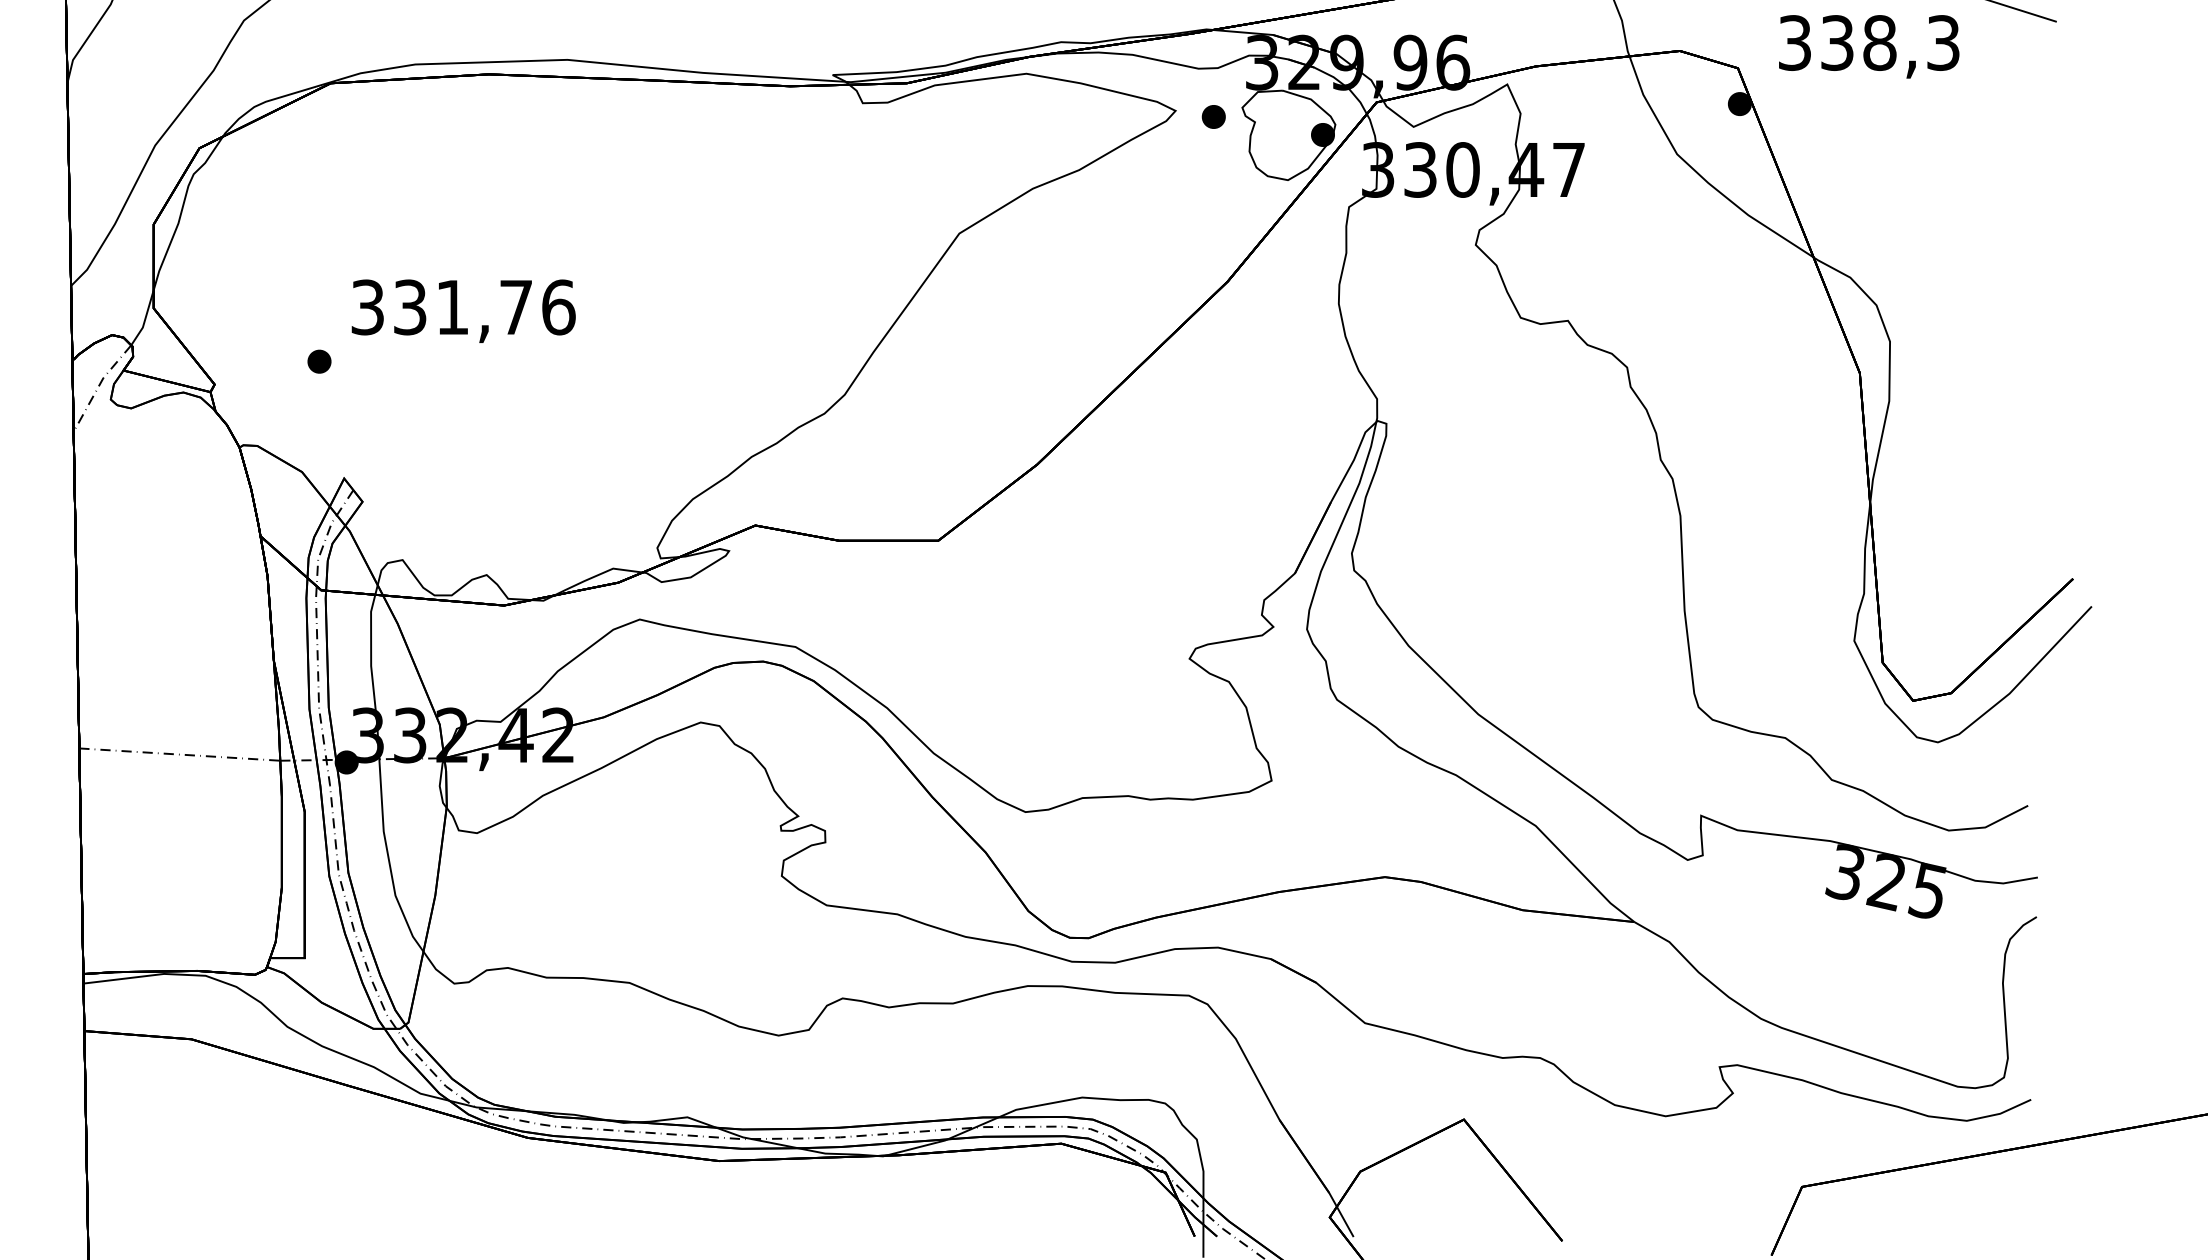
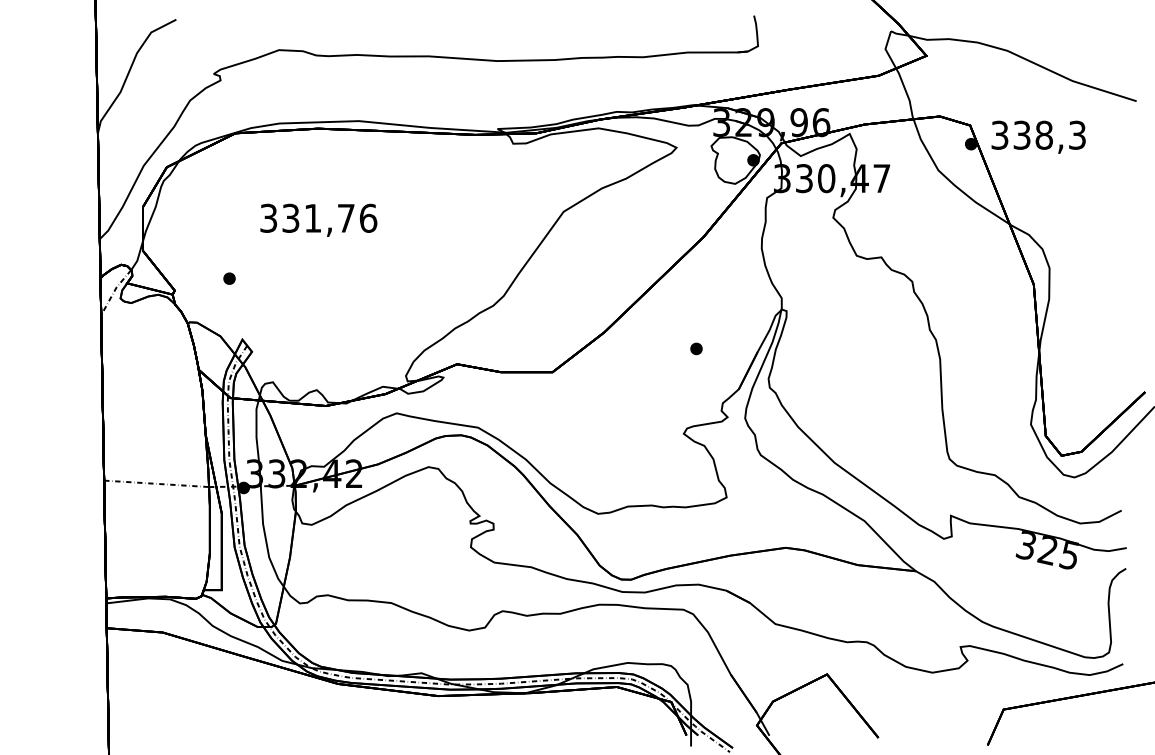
text: (1868, 45) -> (1038, 136), moved
part: (1213, 116) -> (696, 348), moved
text: (463, 309) -> (318, 219), moved

